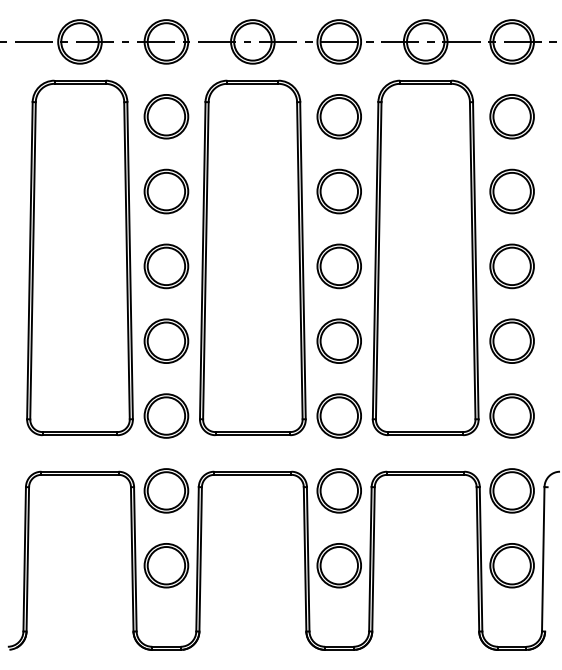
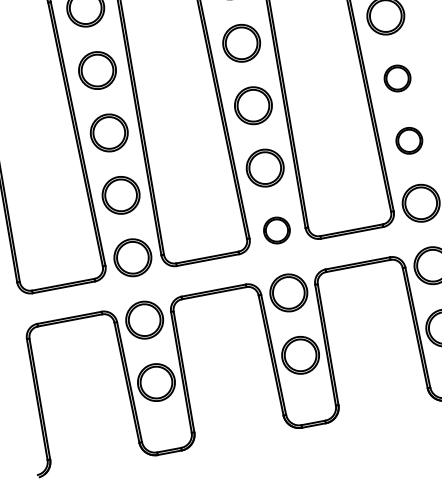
part: (511, 266) -> (397, 78), size x0.7
part: (511, 340) -> (408, 140), size x0.7
part: (338, 415) -> (276, 230), size x0.7

